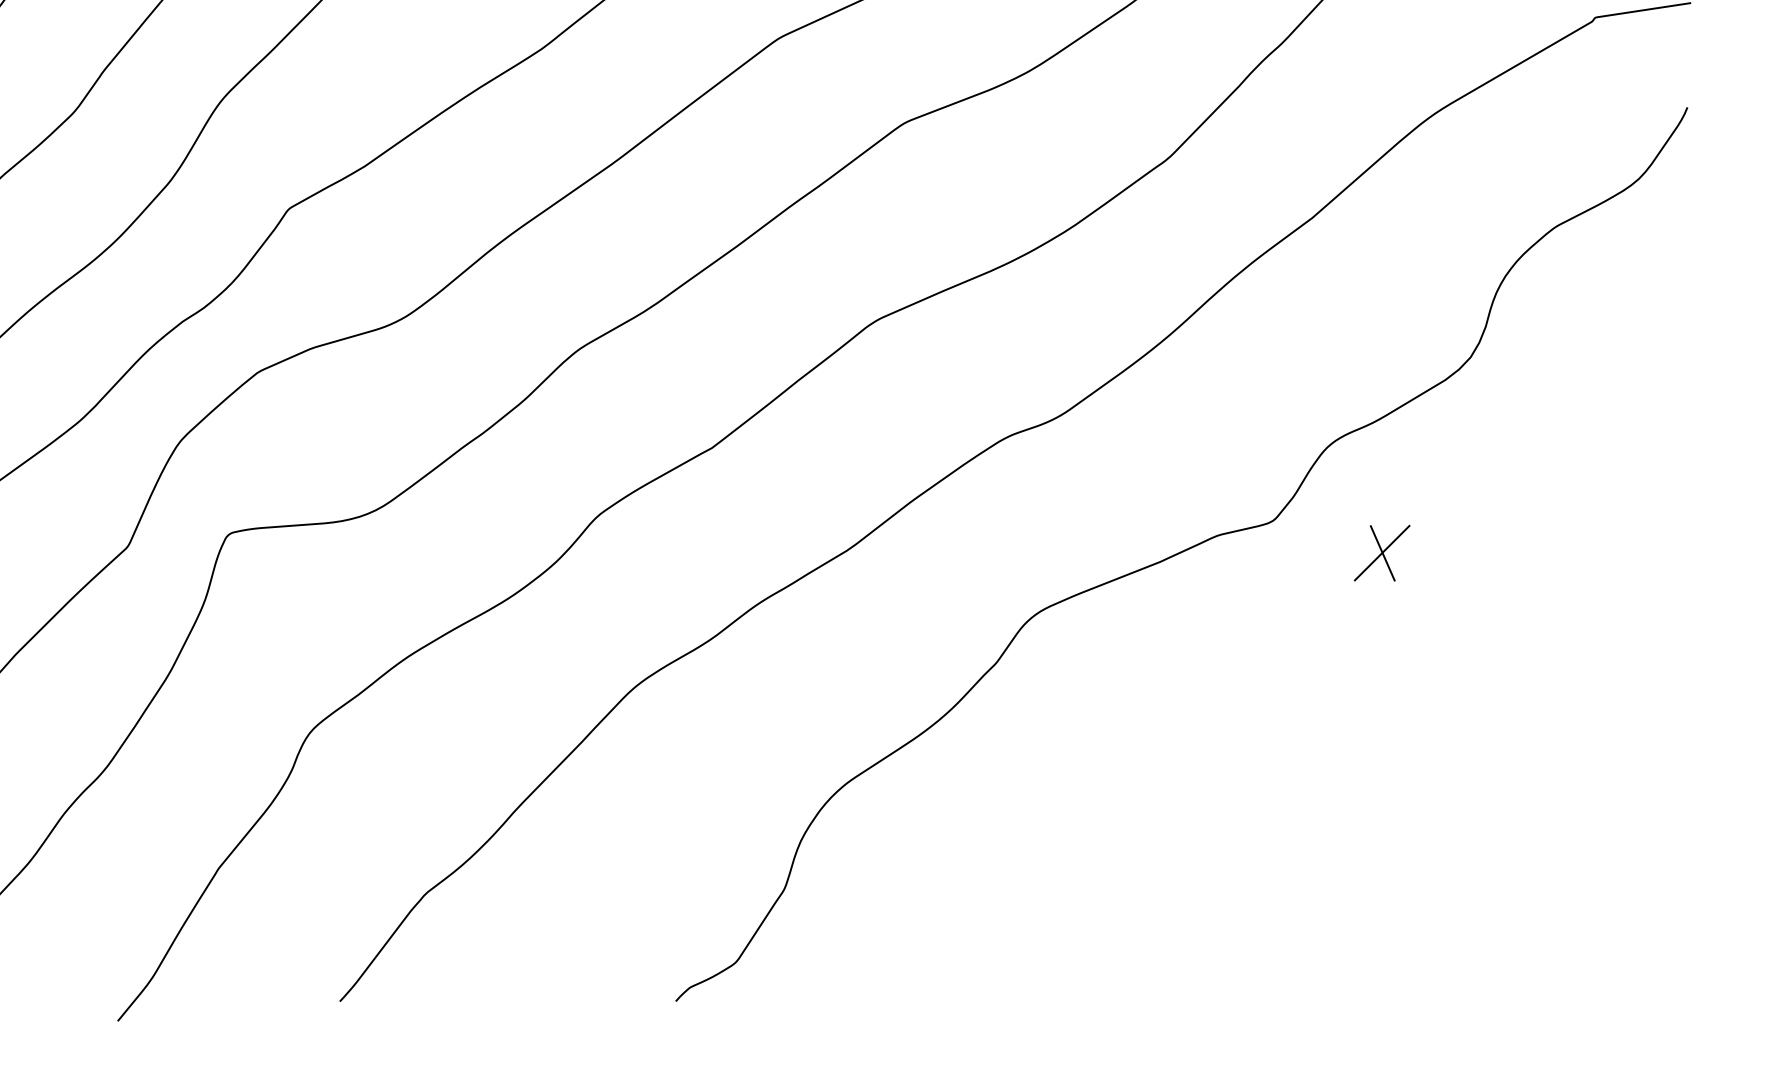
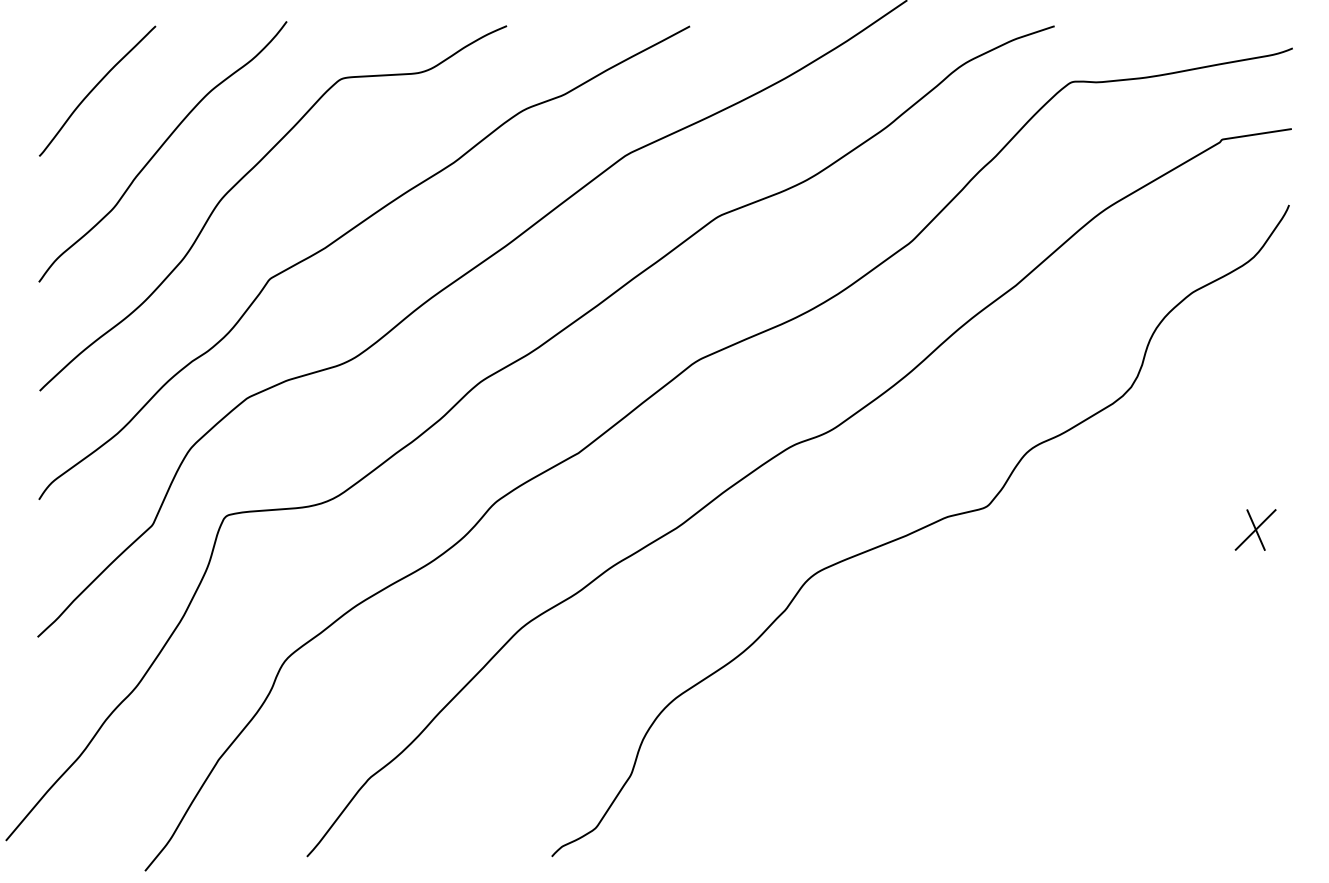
part: (1381, 552) -> (1255, 529), moved

